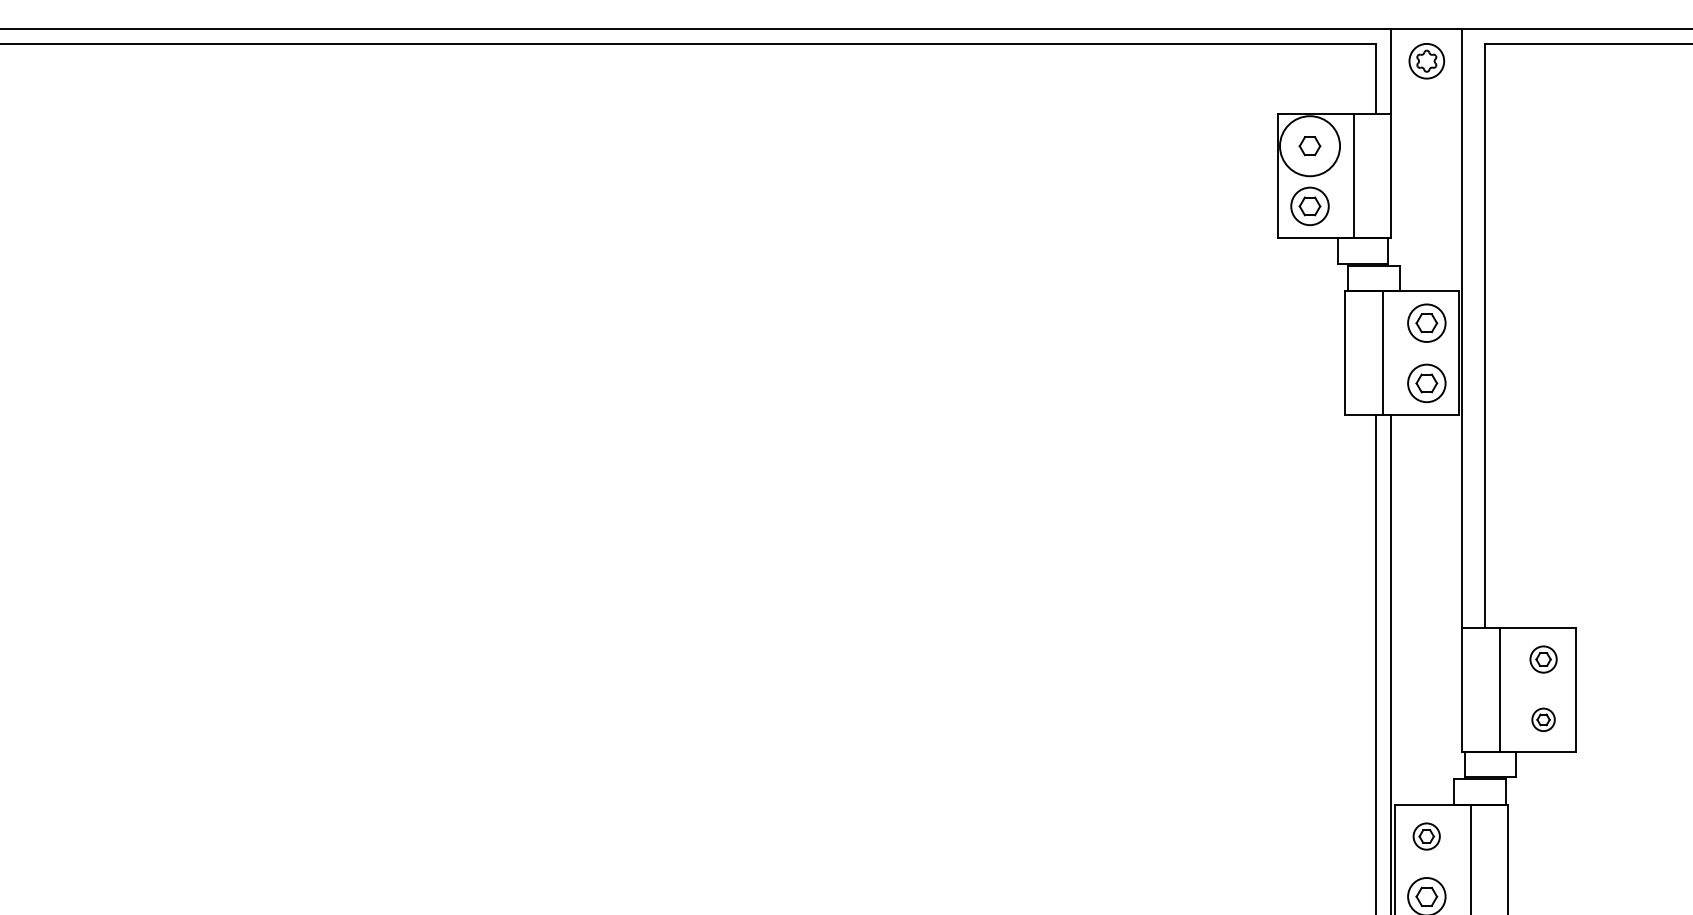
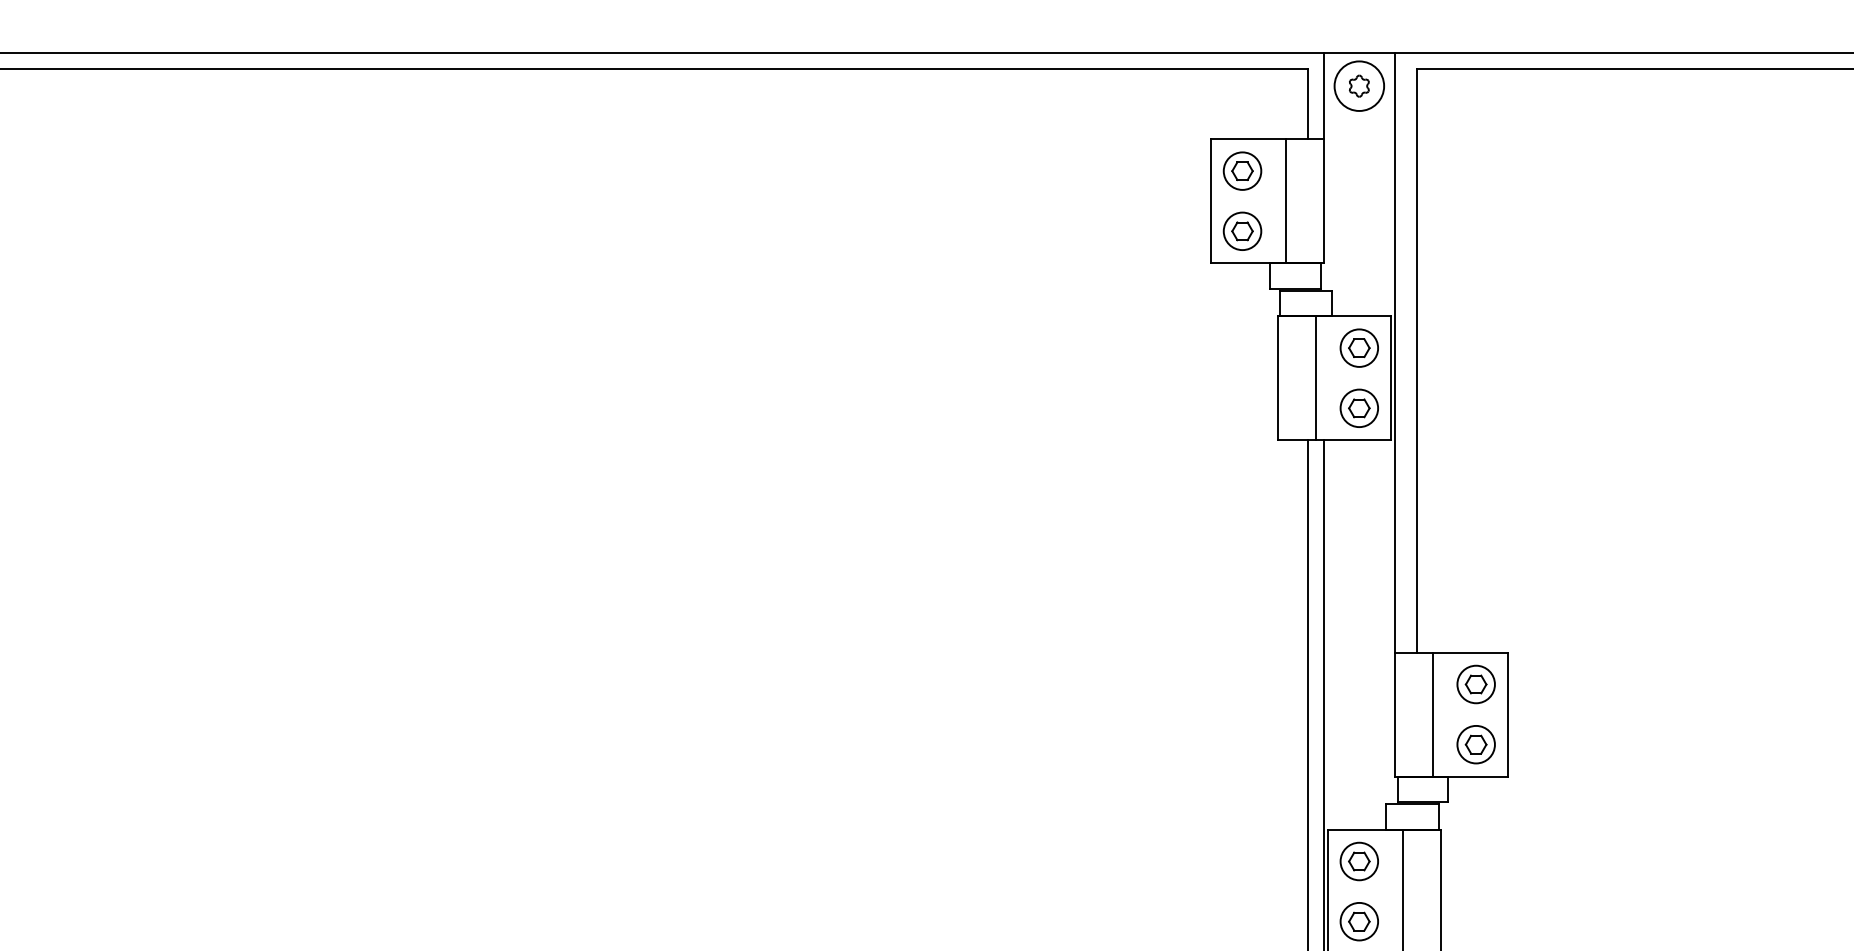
circle: (1426, 60) -> (1359, 85), size x1.43
circle: (1309, 145) -> (1242, 170), size x0.62
part: (1542, 659) -> (1475, 684), size x1.43
part: (1542, 719) -> (1475, 744), size x1.67
part: (1425, 836) -> (1358, 861), size x1.43

